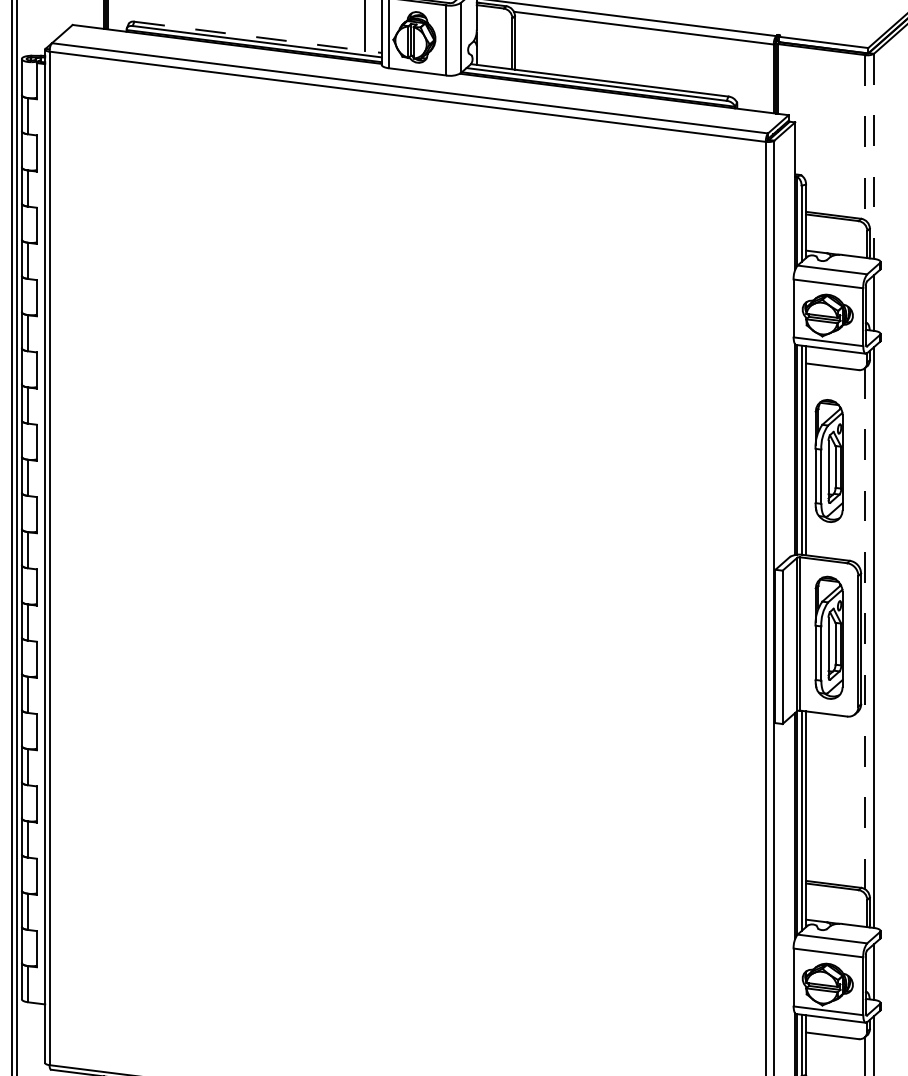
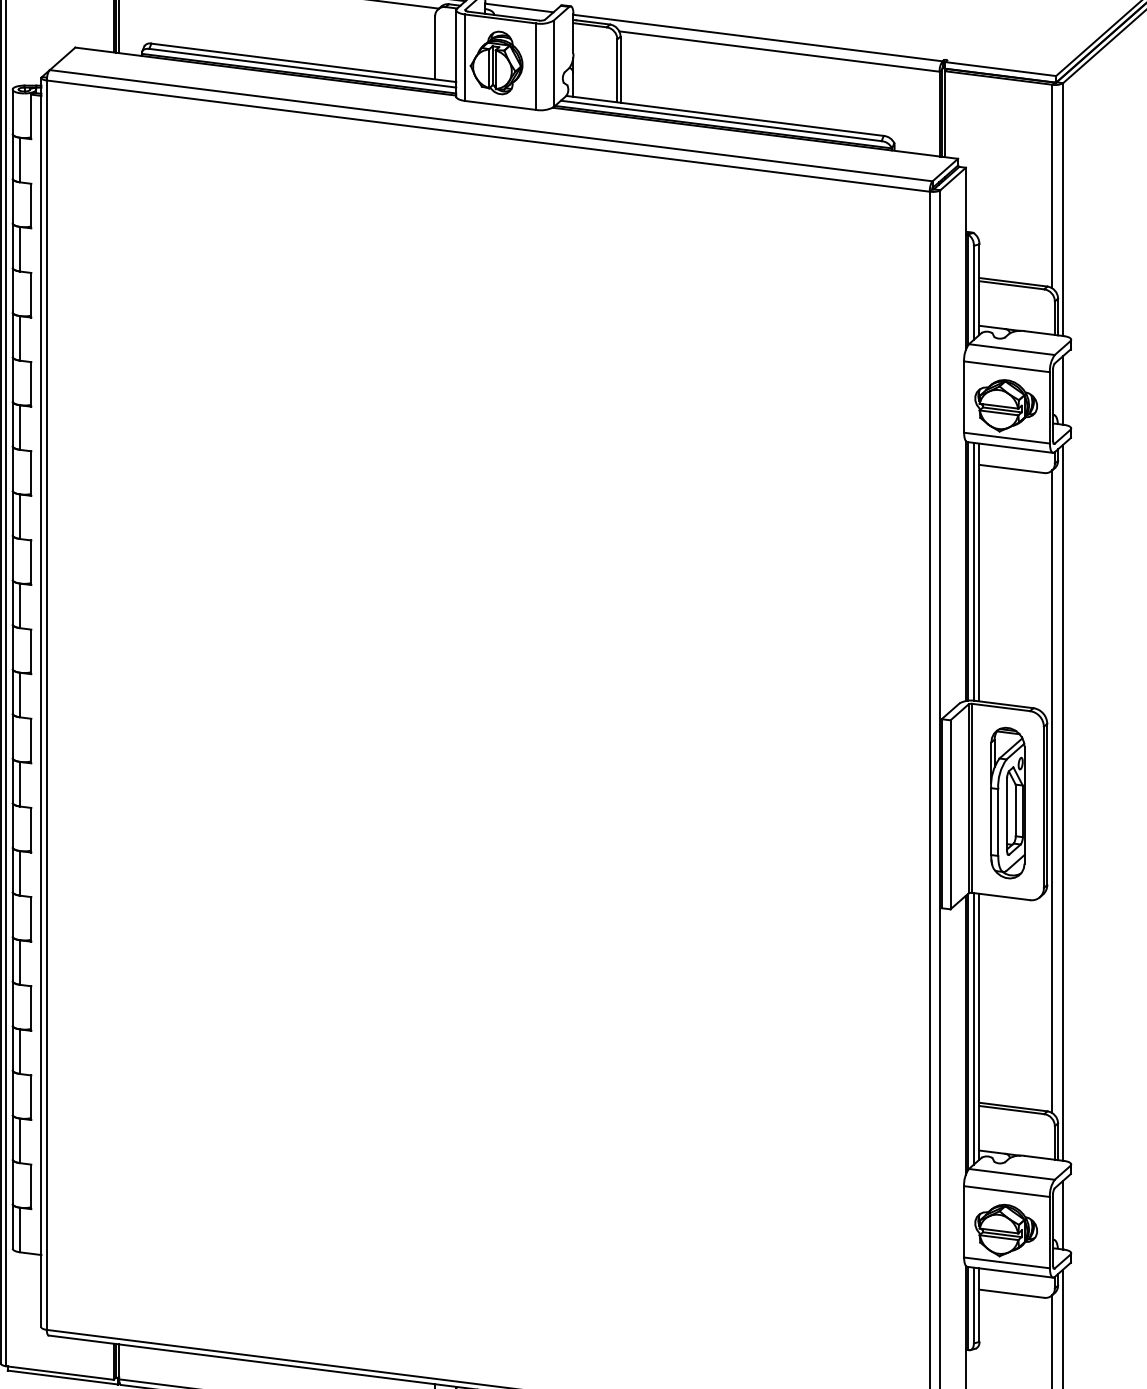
line: (257, 37) -> (303, 62), dashed -> solid
line: (865, 137) -> (1052, 186), dashed -> solid
line: (874, 157) -> (1063, 210), dashed -> solid
part: (828, 460) -> (1007, 584), removed
line: (865, 629) -> (1052, 792), dashed -> solid

